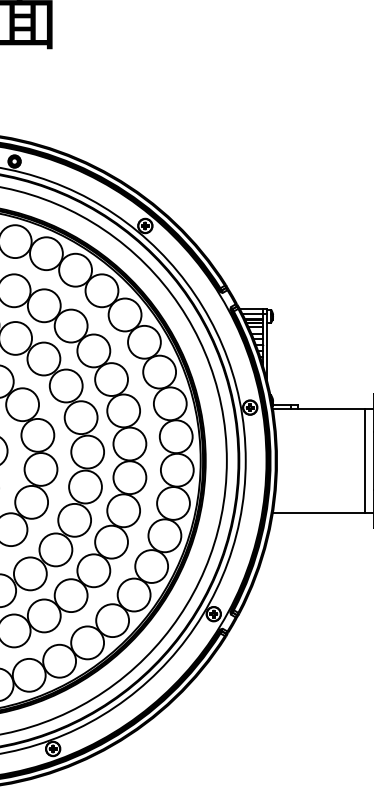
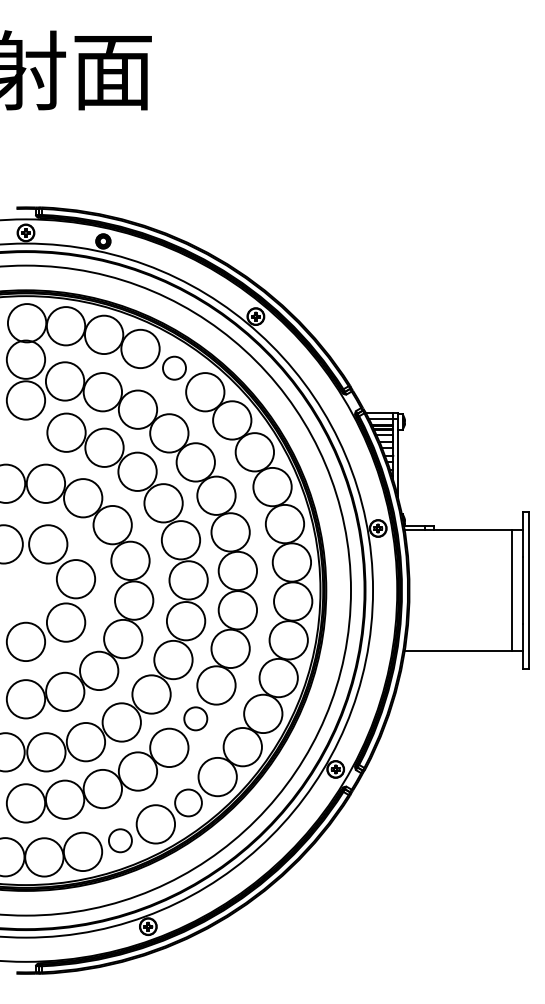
circle: (75, 270) -> (174, 368), size x0.6
circle: (93, 570) -> (195, 718), size x0.6
circle: (87, 642) -> (188, 802), size x0.7
circle: (29, 675) -> (120, 840), size x0.6

